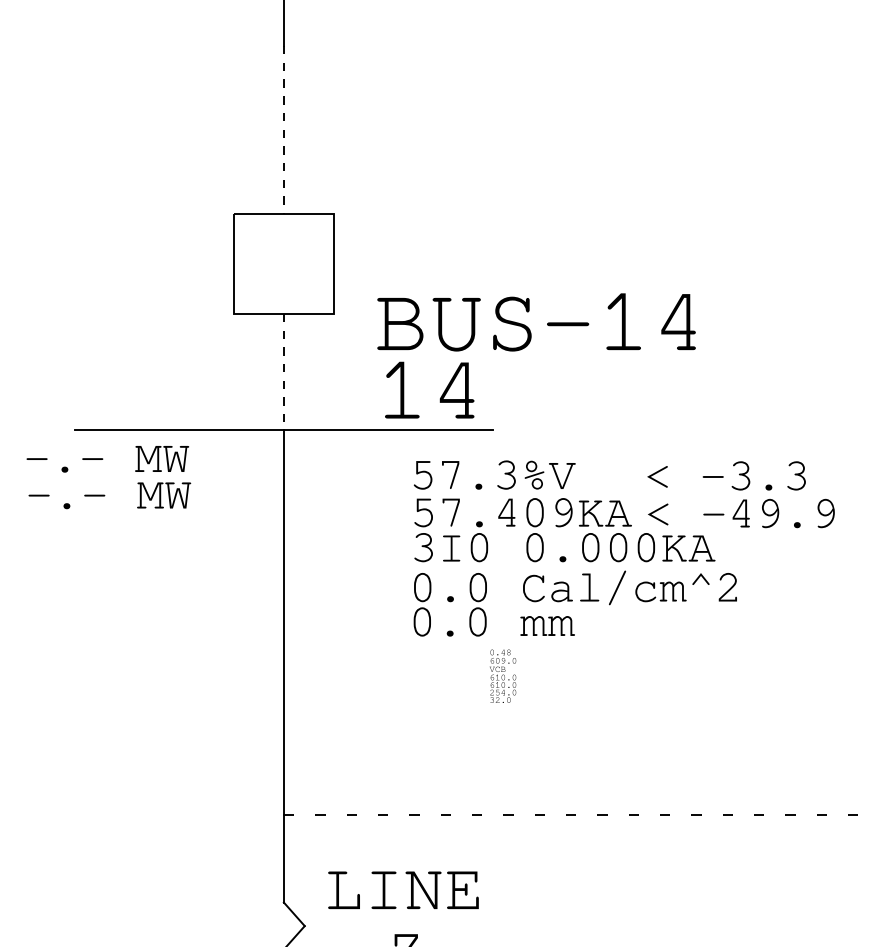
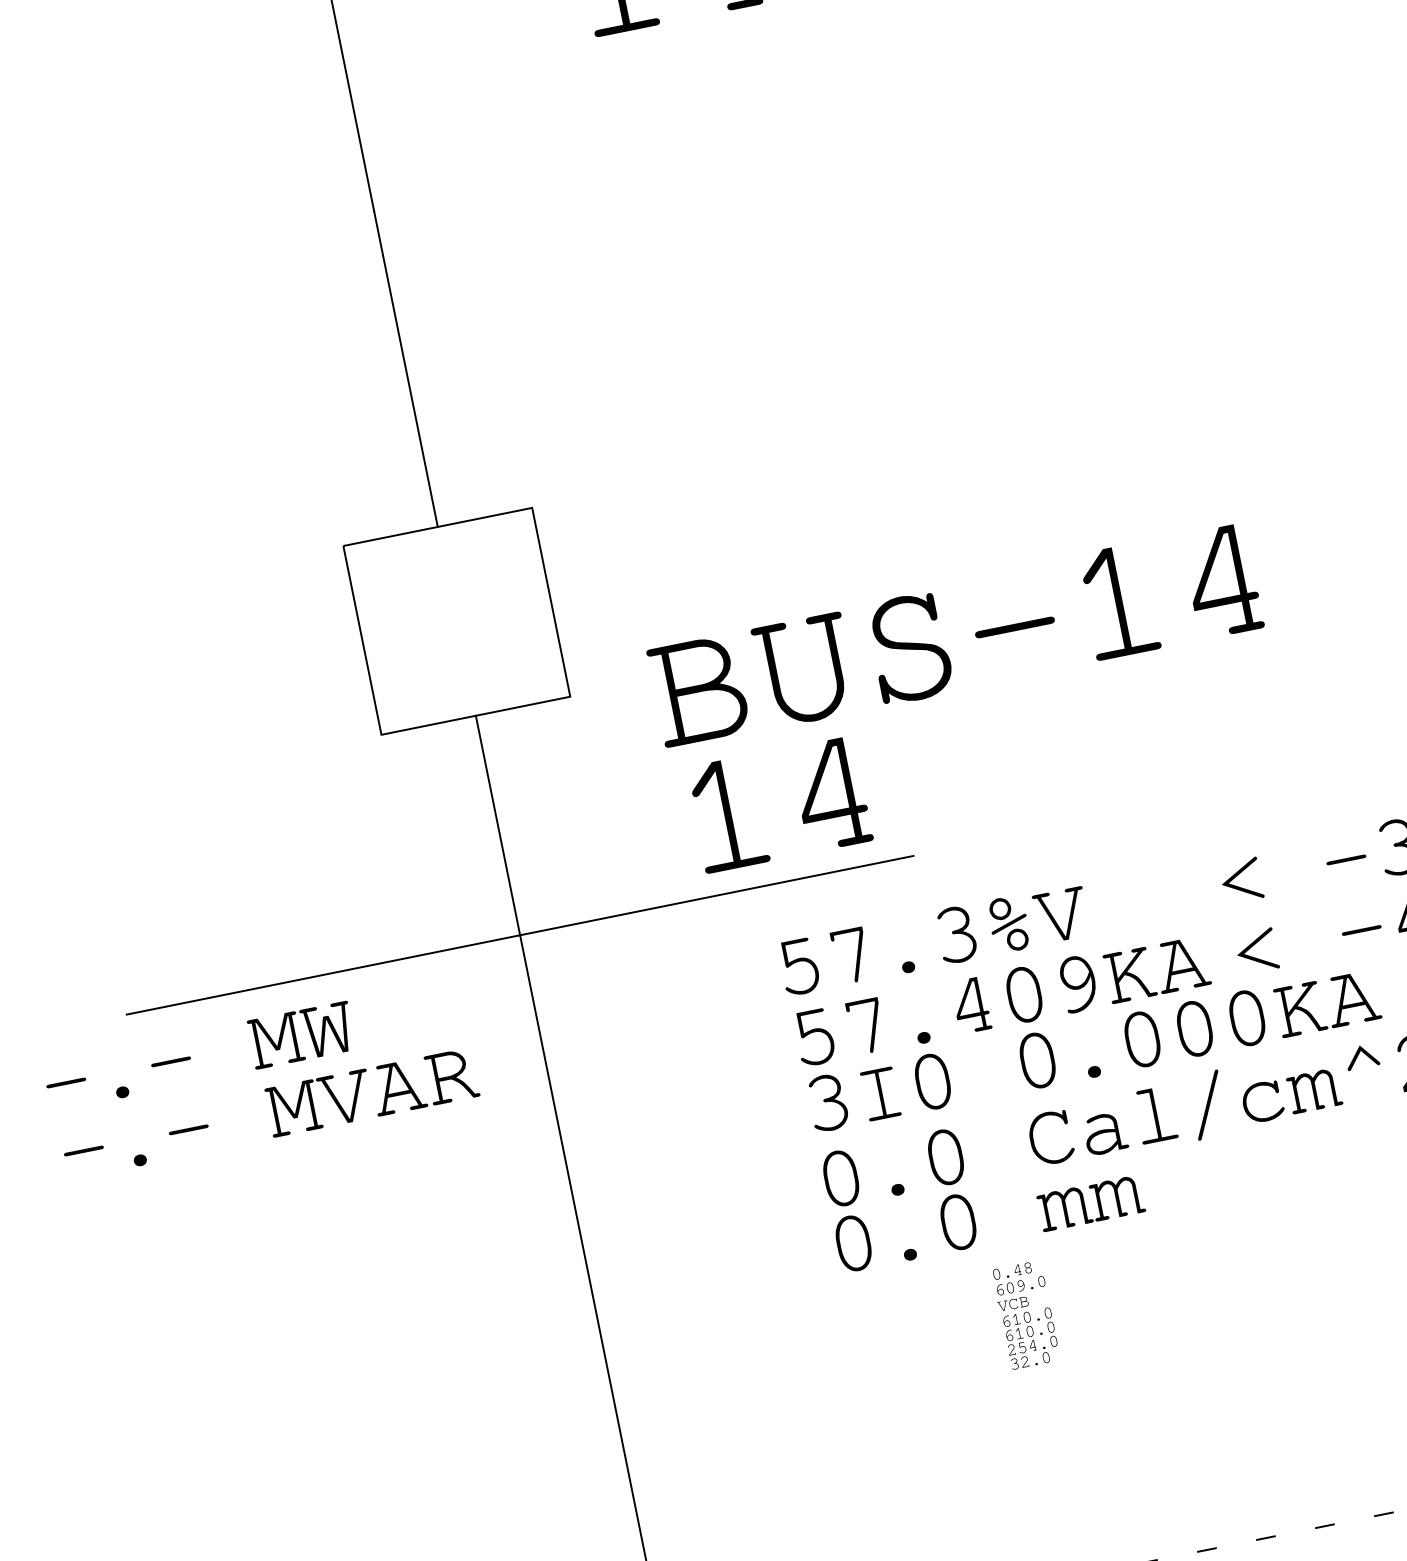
line: (283, 129) -> (405, 368), dashed -> solid
line: (283, 372) -> (497, 826), dashed -> solid
text: (205, 495) -> (397, 1087), -.- MW -> -.- MVAR

